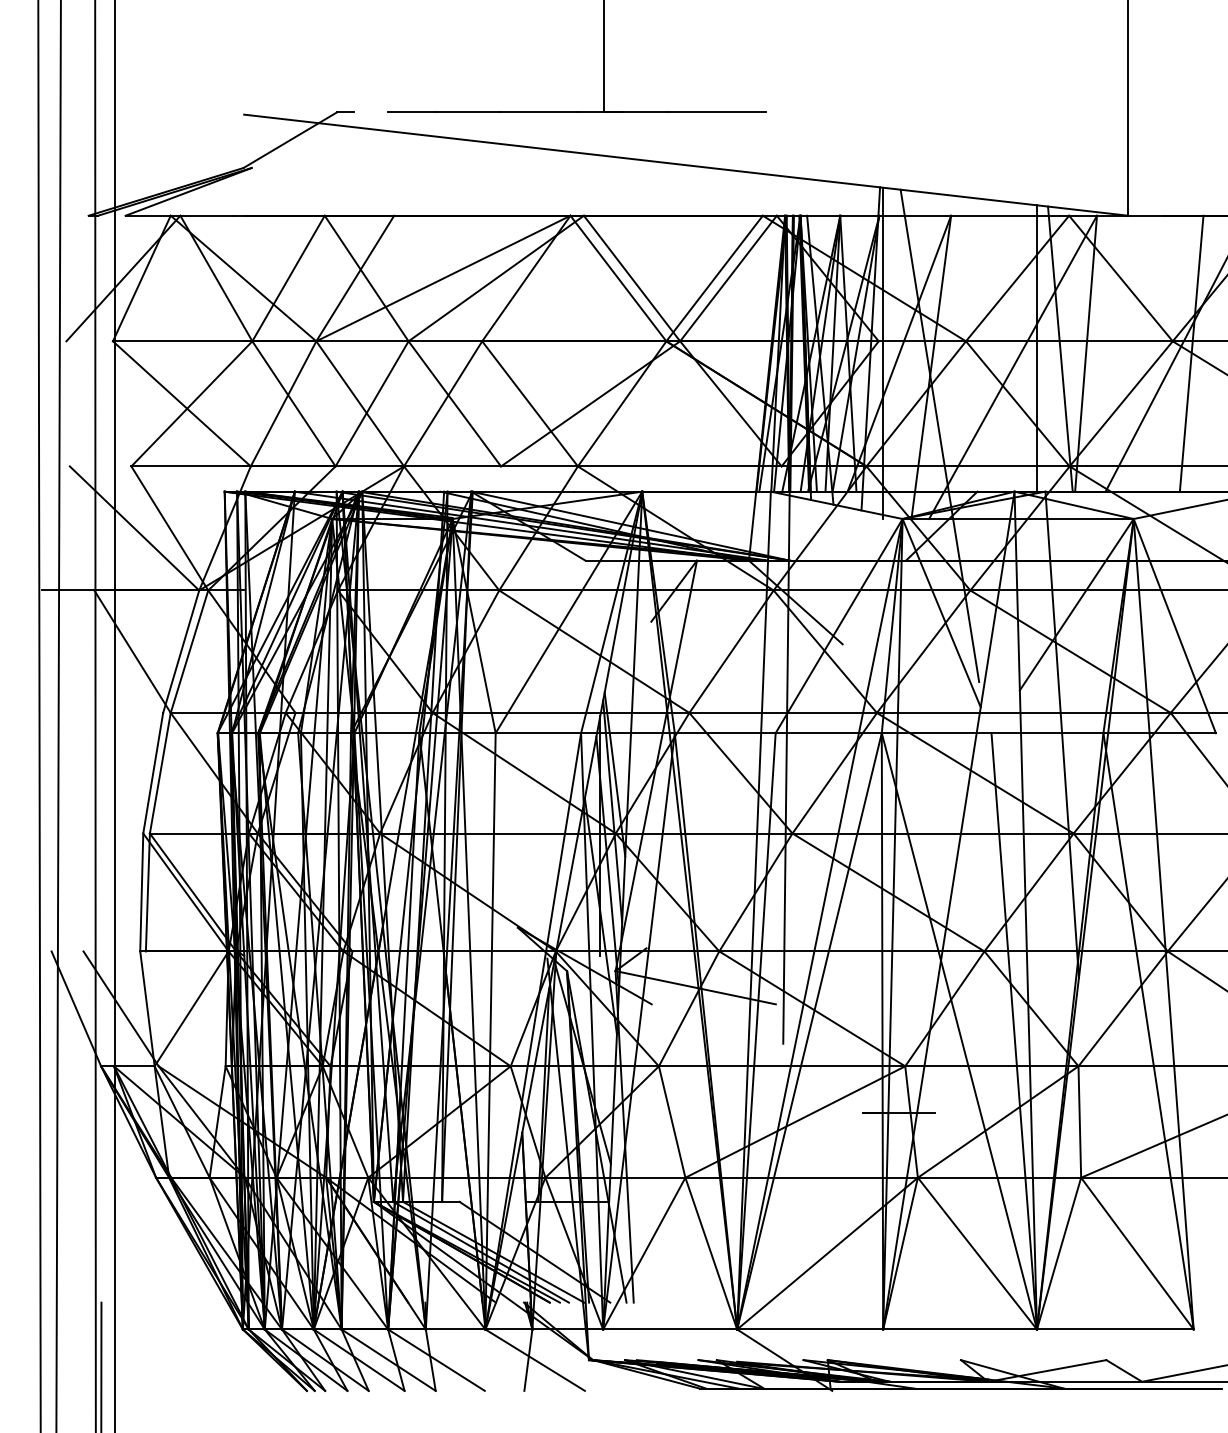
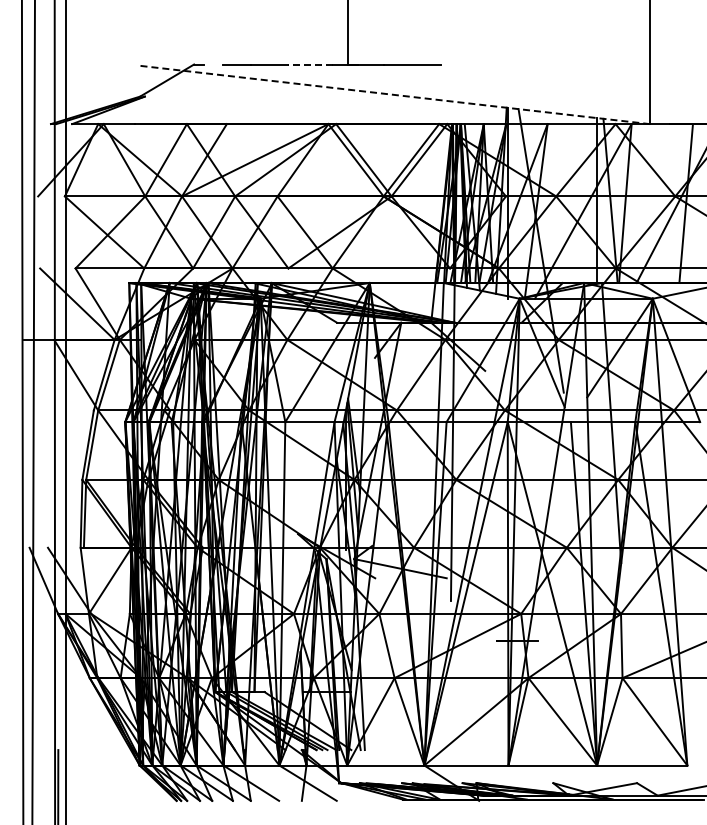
line: (537, 112) -> (309, 64), solid -> dashed
line: (686, 166) -> (395, 95), solid -> dashed

